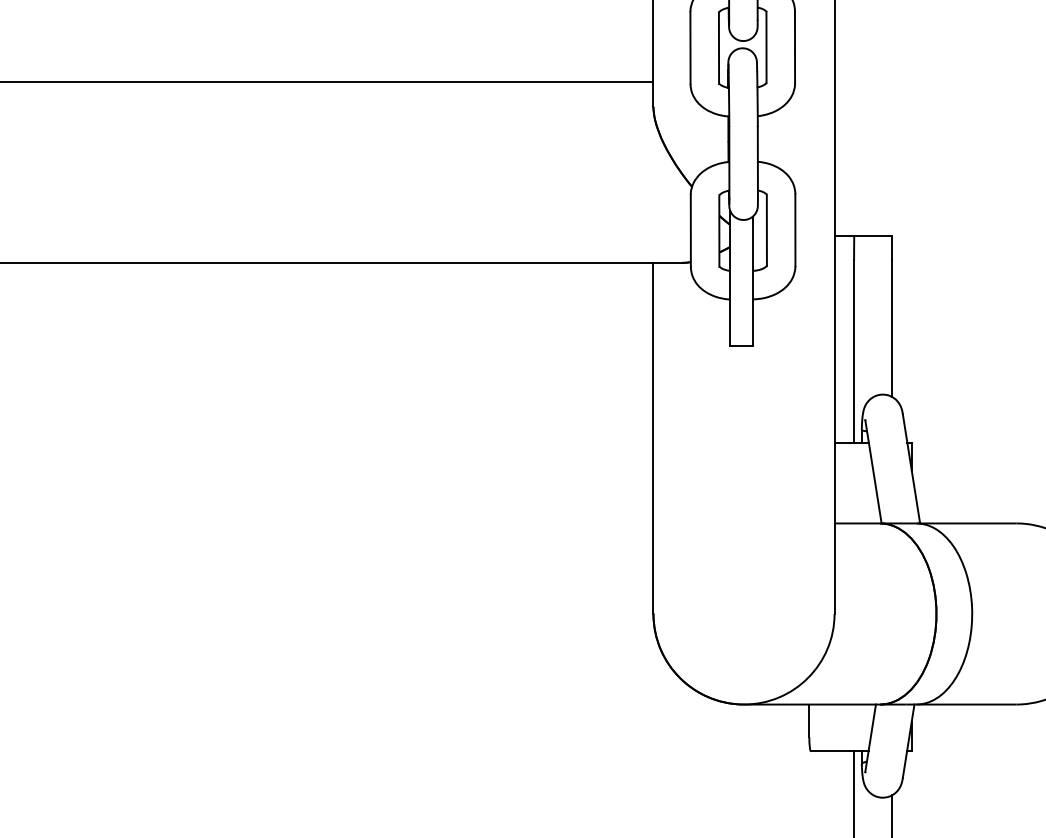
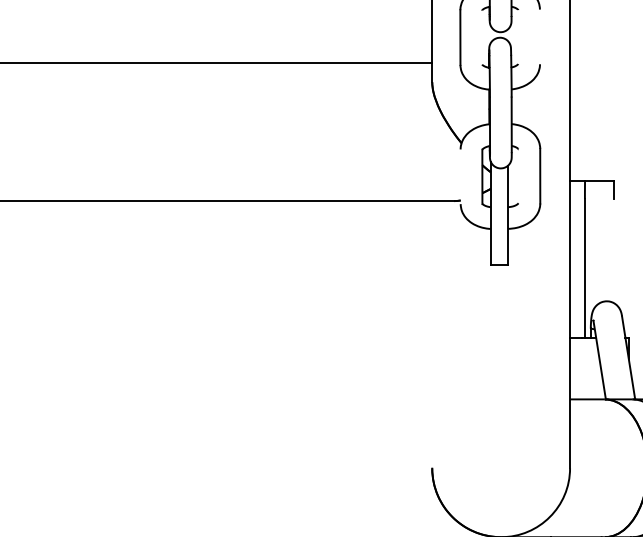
line: (718, 47) -> (481, 37), removed
line: (766, 47) -> (518, 37), removed
line: (794, 47) -> (539, 37), removed
line: (690, 230) -> (460, 176), removed
line: (766, 230) -> (518, 176), removed
line: (892, 328) -> (614, 251), removed
line: (653, 438) -> (432, 334), removed

